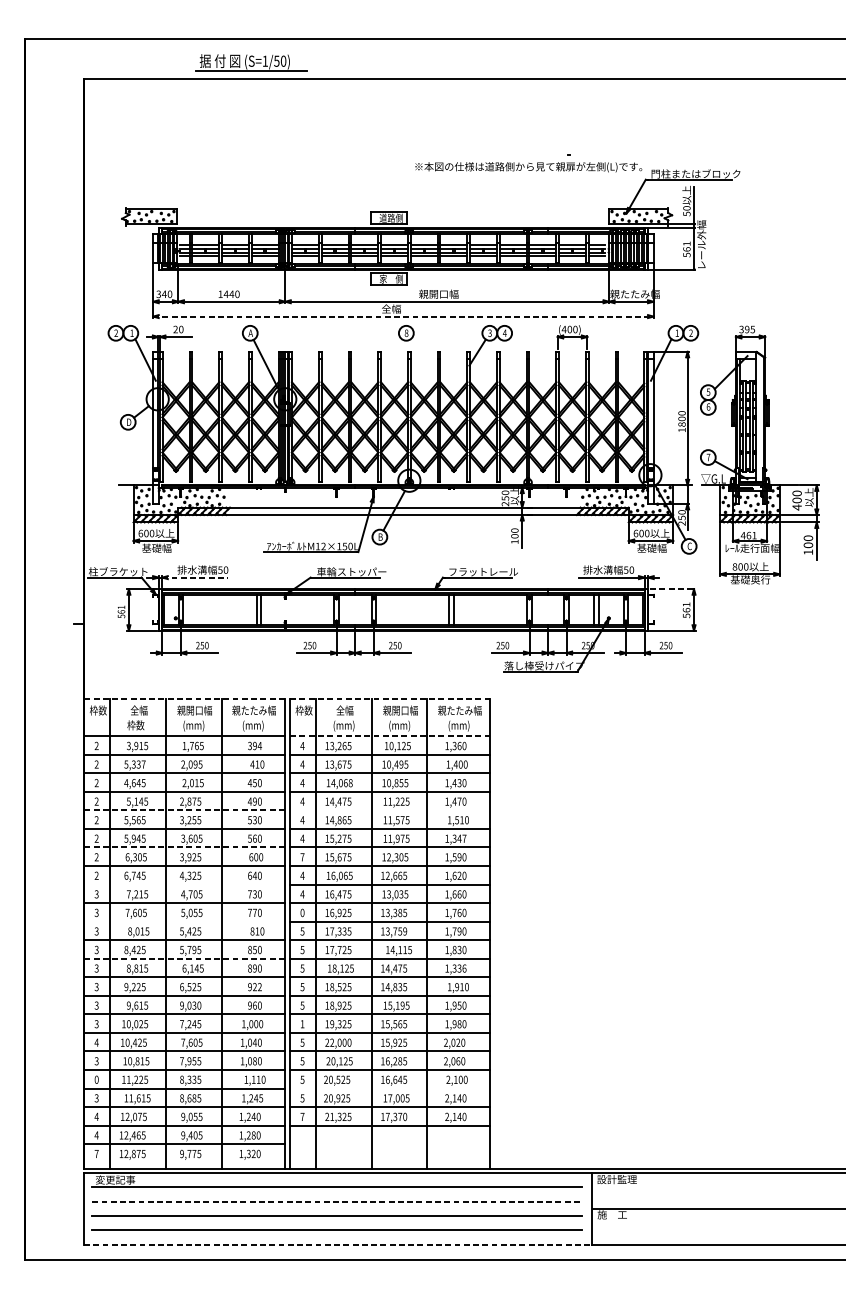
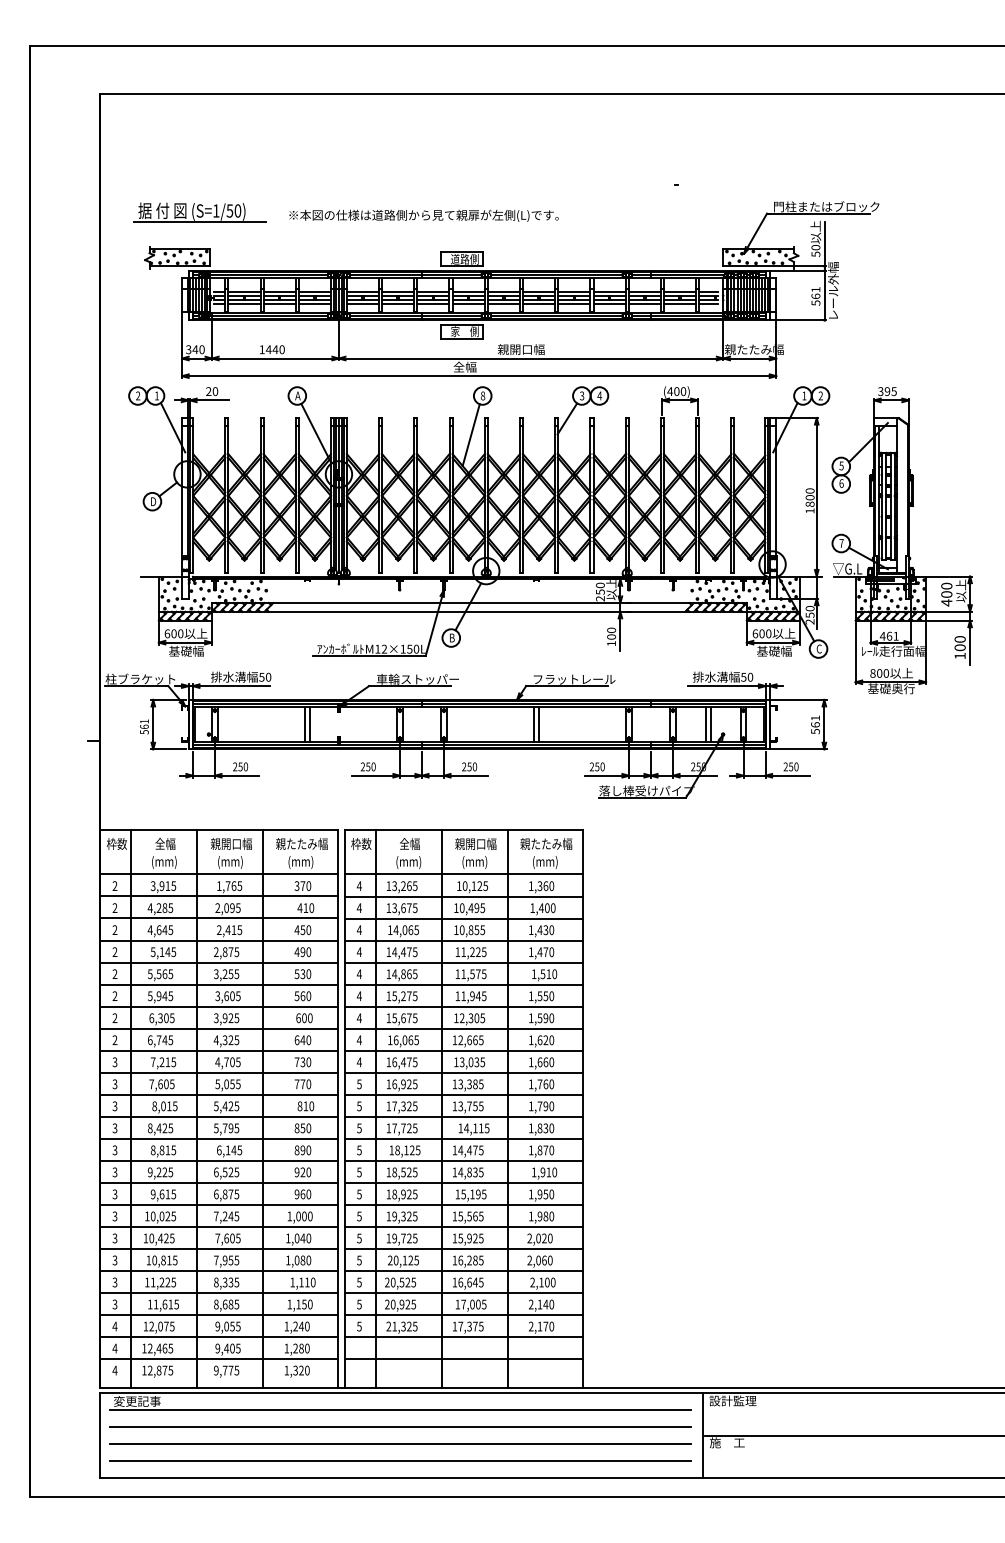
part: (251, 62) -> (199, 212), moved
text: (528, 166) -> (423, 215), moved
line: (403, 316) -> (479, 376), dashed -> solid
line: (396, 366) -> (470, 435), added
line: (194, 577) -> (231, 686), dashed -> solid
line: (673, 588) -> (799, 699), dashed -> solid
line: (184, 699) -> (219, 830), dashed -> solid
line: (390, 699) -> (463, 830), dashed -> solid
text: (137, 725) -> (163, 861), 枠数 -> (mm)
line: (390, 736) -> (463, 874), dashed -> solid
text: (257, 746) -> (305, 886), 394 -> 370
text: (135, 764) -> (160, 908), 5,337 -> 4,285
text: (350, 782) -> (416, 929), 14,068 -> 14,065
text: (191, 783) -> (227, 930), 2,015 -> 2,415
line: (184, 810) -> (219, 962), dashed -> solid
line: (390, 810) -> (463, 962), added
text: (401, 838) -> (477, 996), 11,975 -> 11,945
text: (460, 838) -> (546, 996), 1,347 -> 1,550
line: (184, 847) -> (219, 1006), dashed -> solid
text: (301, 857) -> (358, 1018), 7 -> 4
line: (184, 884) -> (219, 1050), added
text: (302, 913) -> (359, 1084), 0 -> 5
line: (184, 921) -> (219, 1094), added
text: (405, 930) -> (481, 1105), 13,759 -> 13,755
text: (344, 931) -> (409, 1106), 17,335 -> 17,325
line: (184, 958) -> (219, 1138), dashed -> solid
text: (459, 968) -> (545, 1150), 1,336 -> 1,870
text: (259, 987) -> (308, 1172), 922 -> 920
text: (190, 1005) -> (226, 1194), 9,030 -> 6,875
text: (302, 1024) -> (359, 1216), 1 -> 5
text: (96, 1042) -> (114, 1238), 4 -> 3
text: (337, 1042) -> (401, 1238), 22,000 -> 19,725
text: (96, 1079) -> (114, 1282), 0 -> 3
line: (390, 1088) -> (463, 1292), added
text: (256, 1098) -> (304, 1304), 1,245 -> 1,150
text: (302, 1116) -> (359, 1326), 7 -> 5
text: (404, 1116) -> (480, 1326), 17,370 -> 17,375
text: (459, 1116) -> (545, 1326), 2,140 -> 2,170
line: (390, 1143) -> (463, 1358), added
text: (96, 1153) -> (114, 1370), 7 -> 4
line: (337, 1201) -> (400, 1427), dashed -> solid
line: (337, 1244) -> (401, 1478), dashed -> solid

